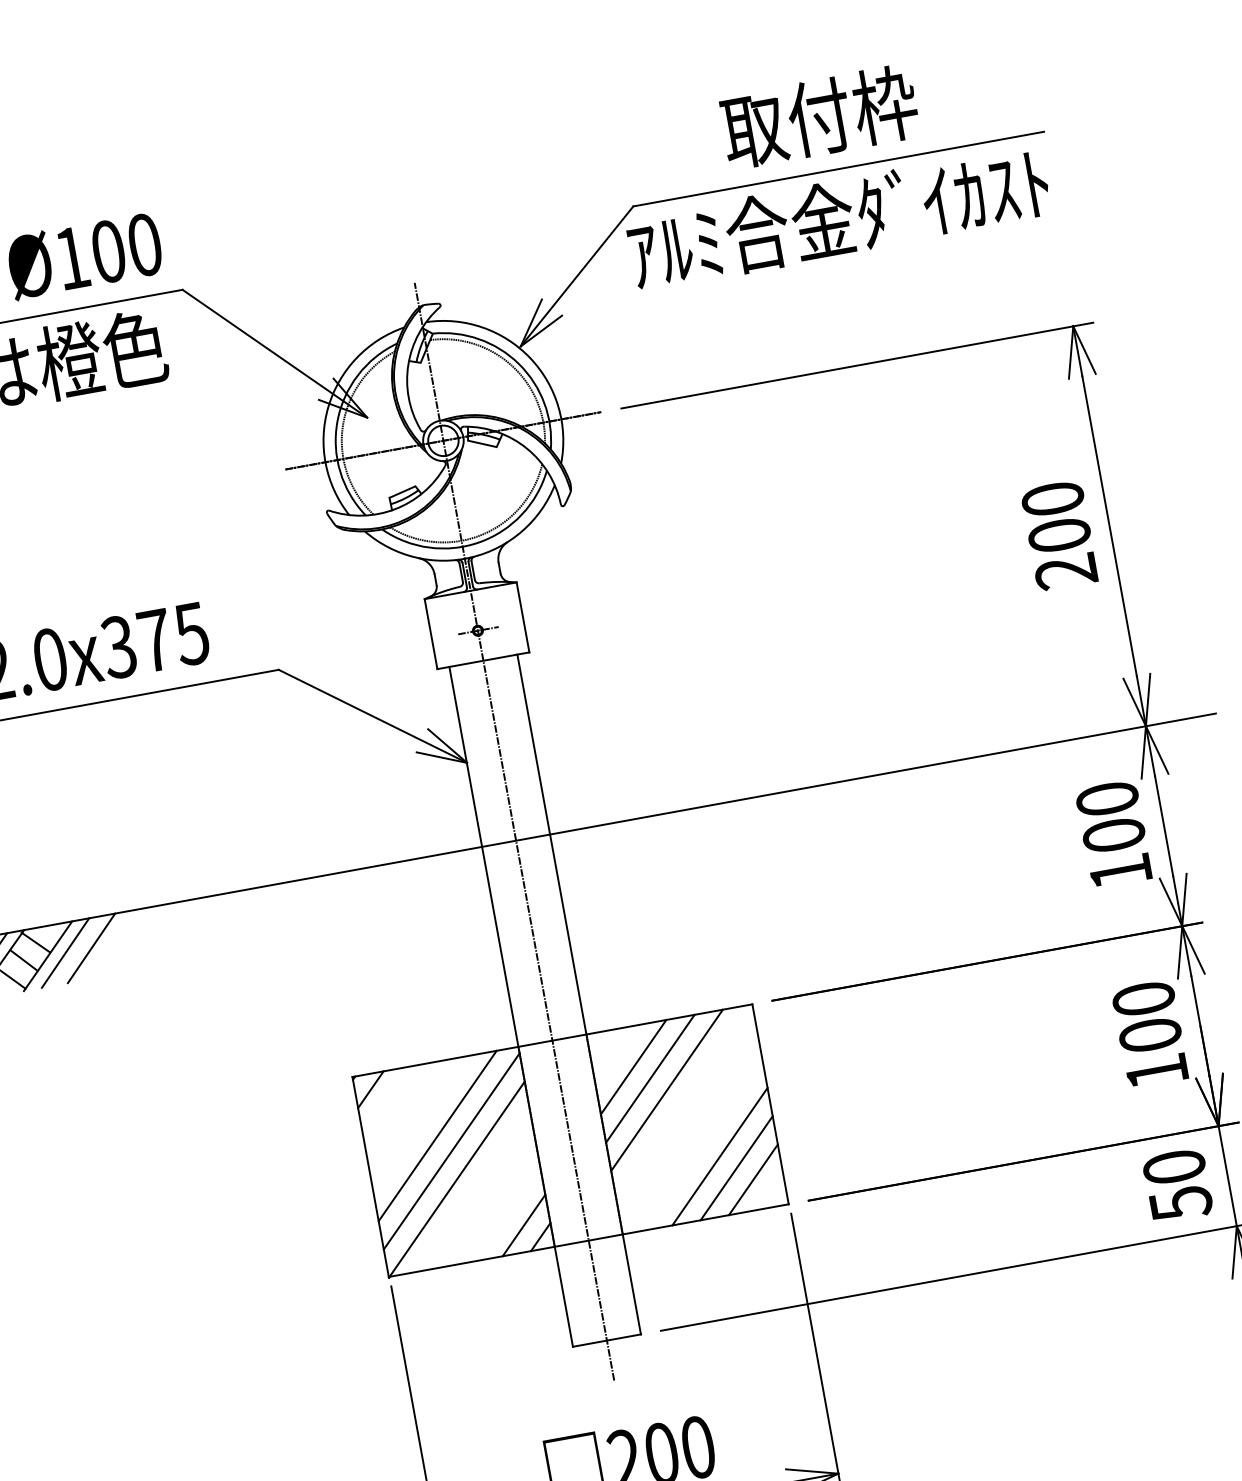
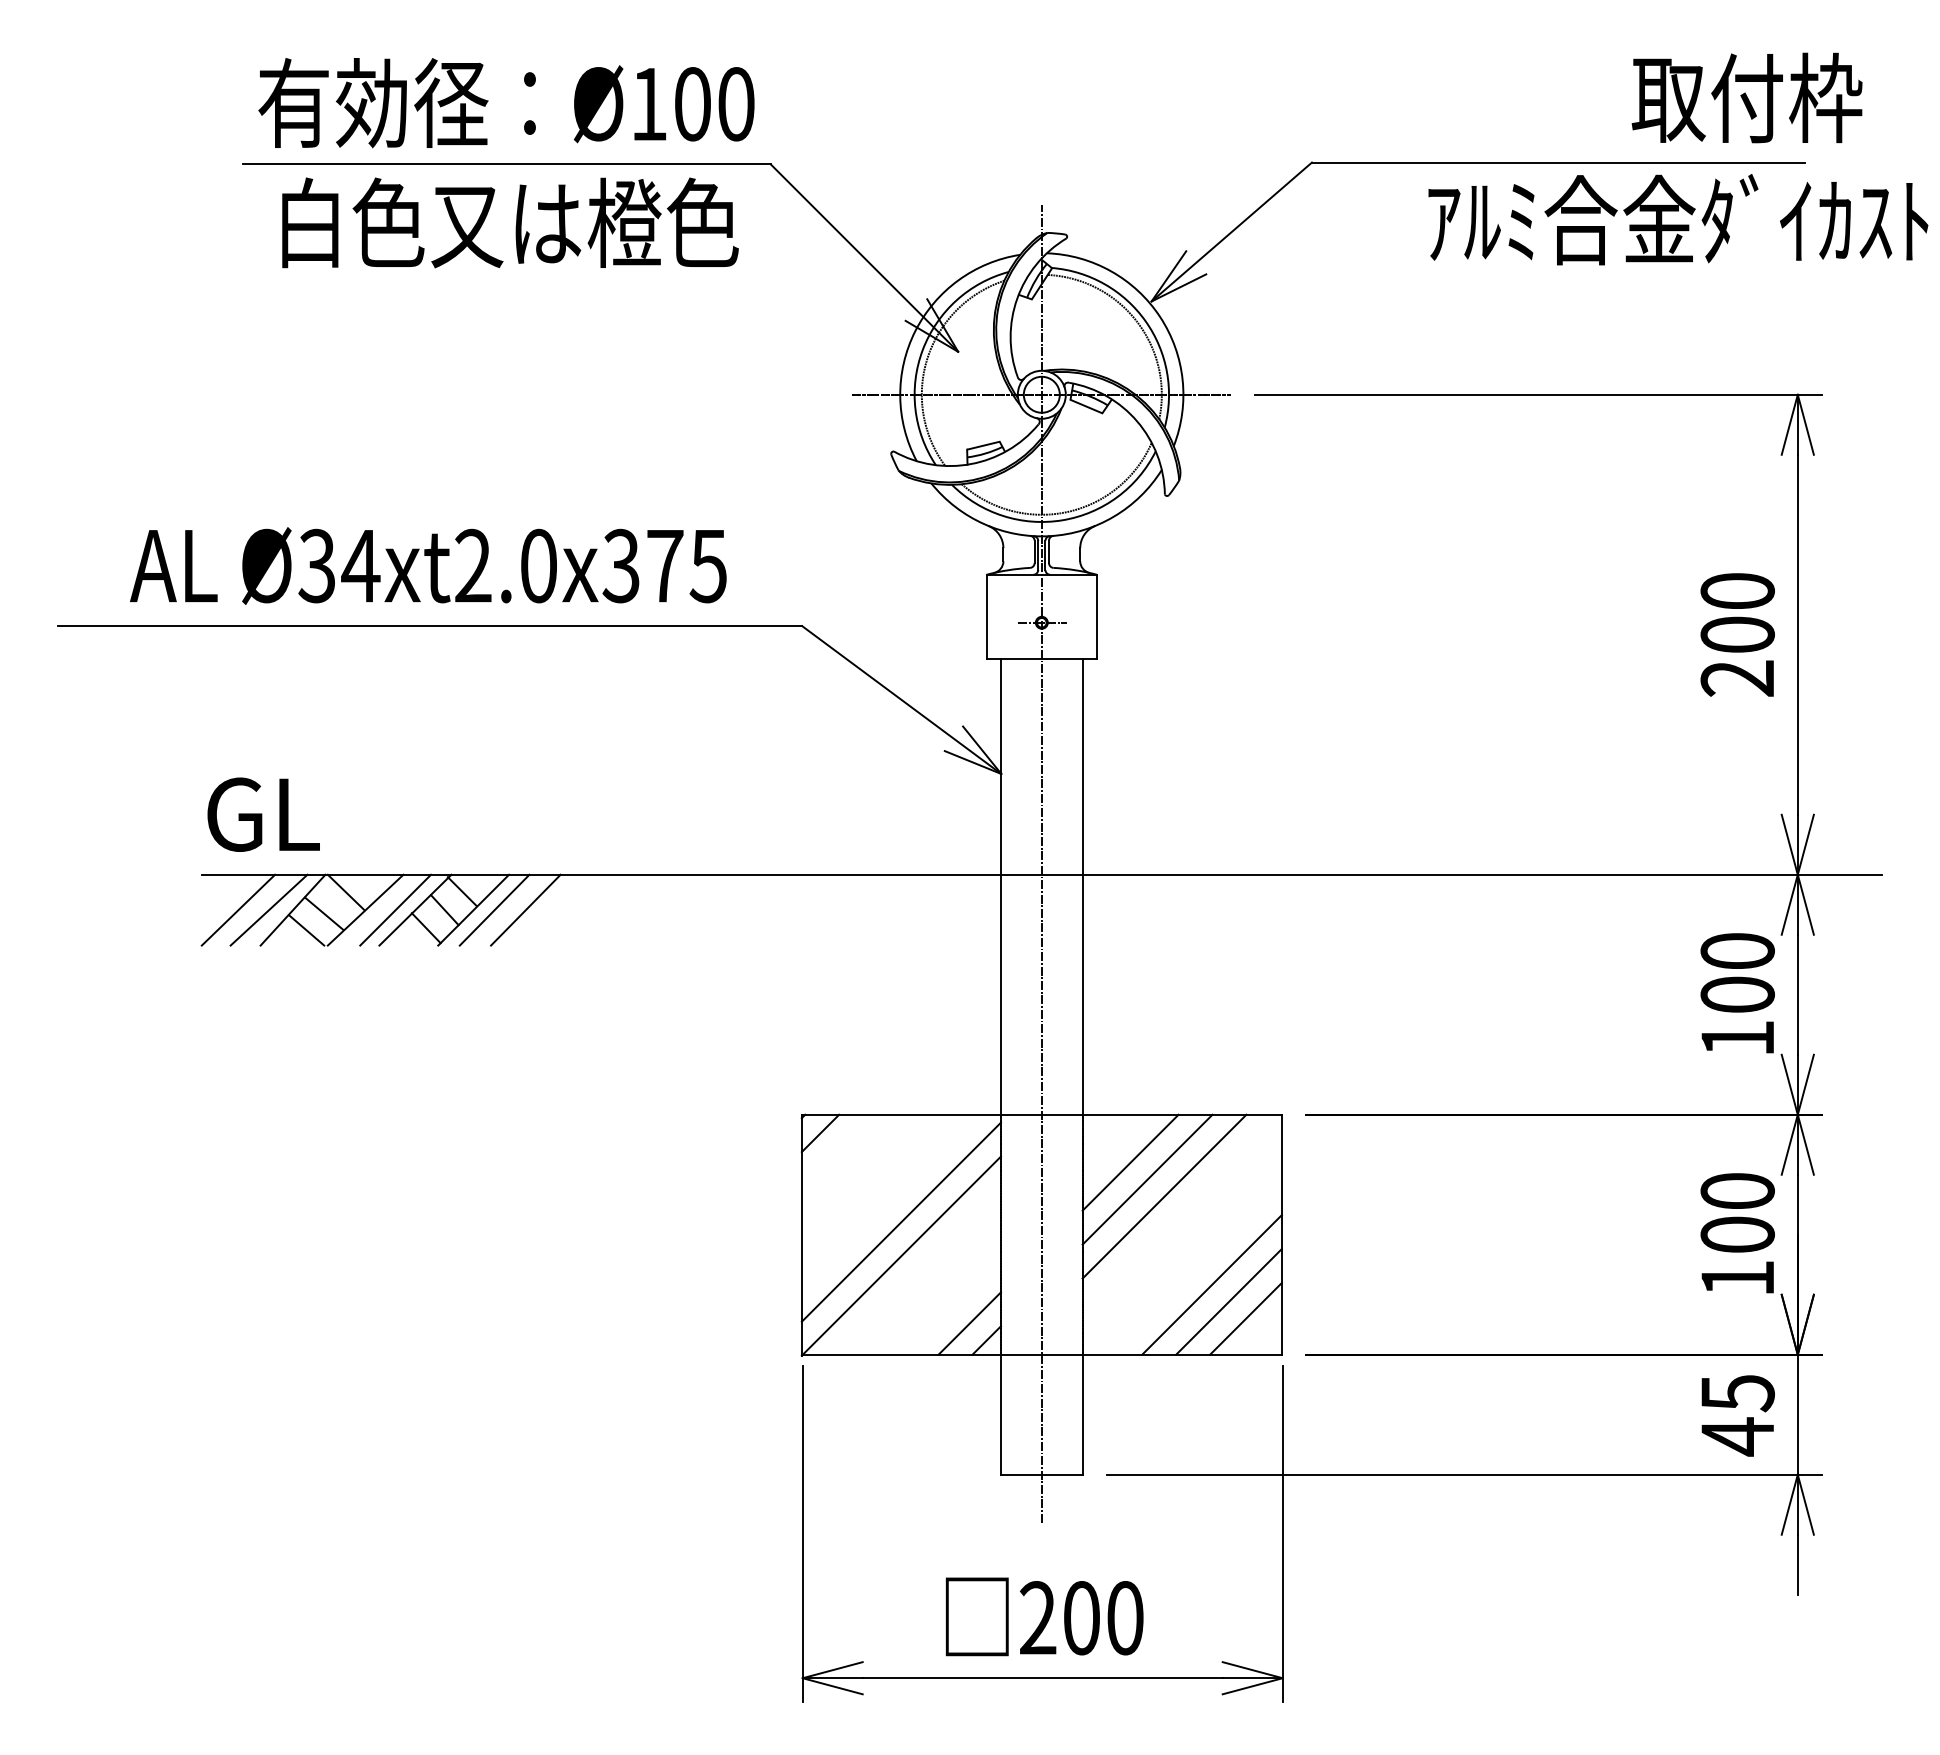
text: (818, 116) -> (1746, 97), moved
text: (839, 218) -> (1678, 219), moved
line: (436, 1135) -> (887, 1200), removed
text: (1177, 1185) -> (1737, 1415), 50 -> 45

